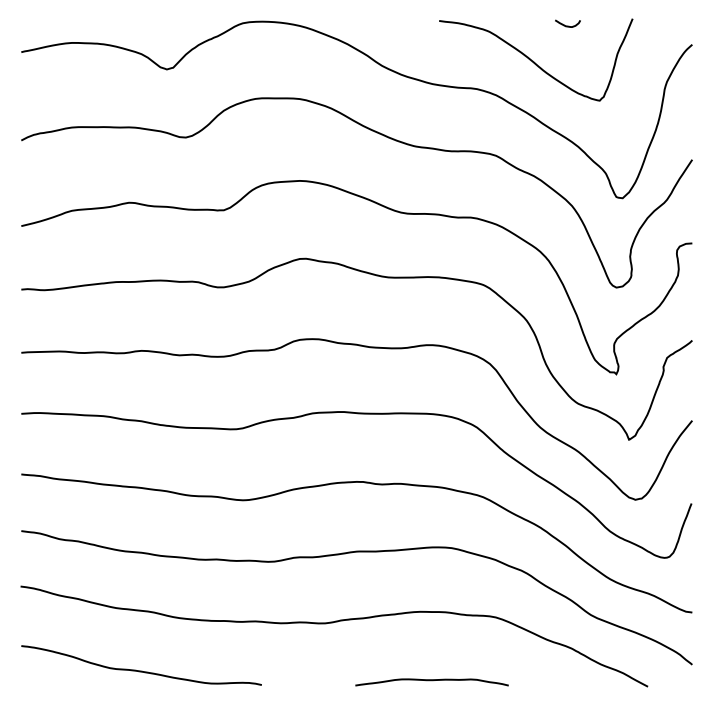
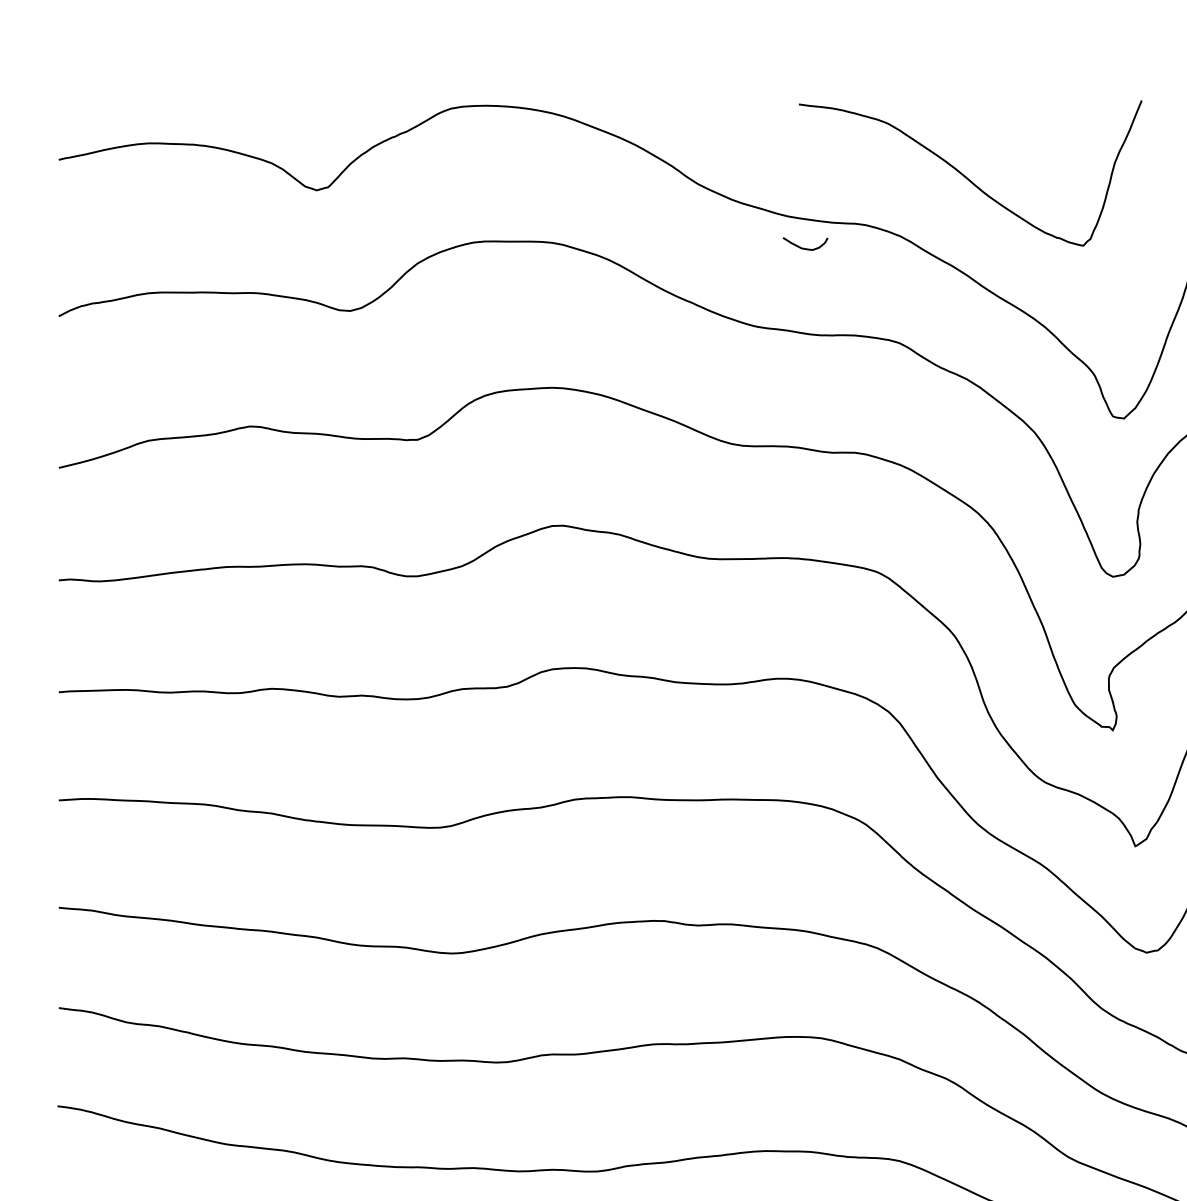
curve: (567, 25) -> (804, 247), moved

